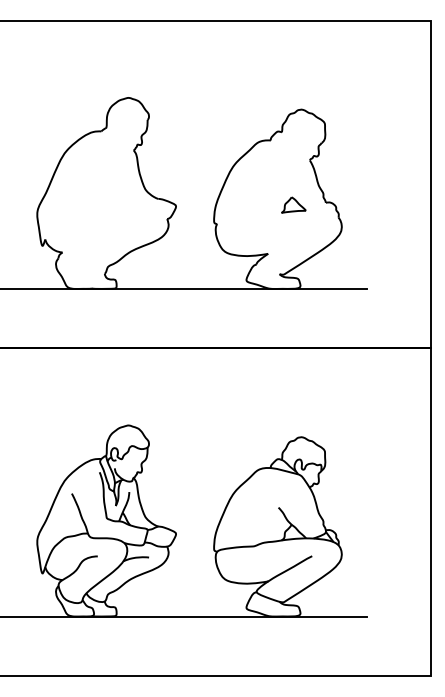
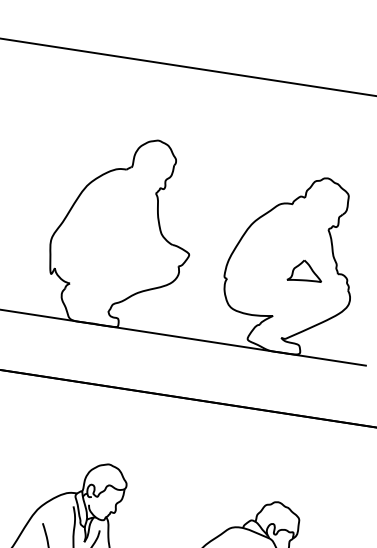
part: (293, 204) -> (305, 271), size x1.4

